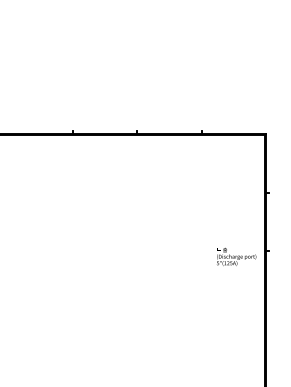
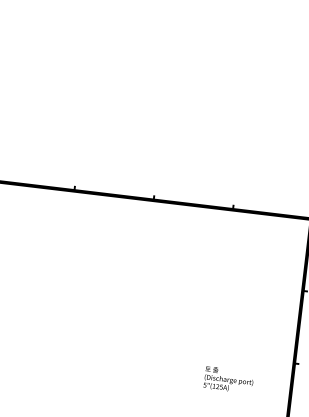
text: (236, 256) -> (228, 379), moved

